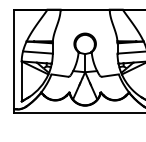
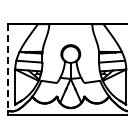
line: (13, 59) -> (8, 67), solid -> dashed

